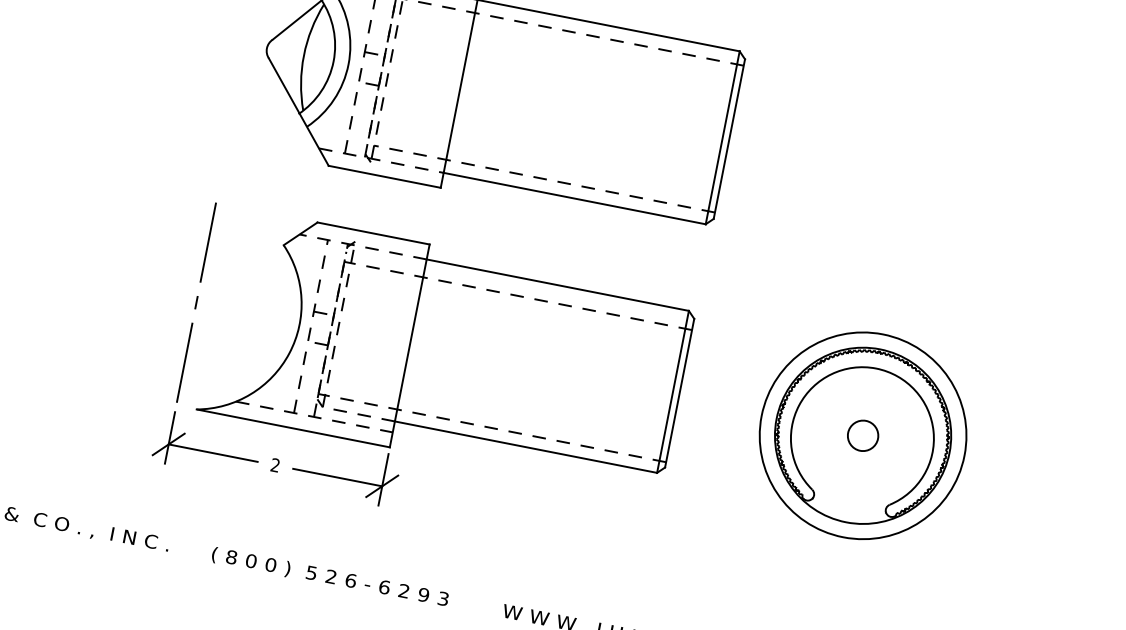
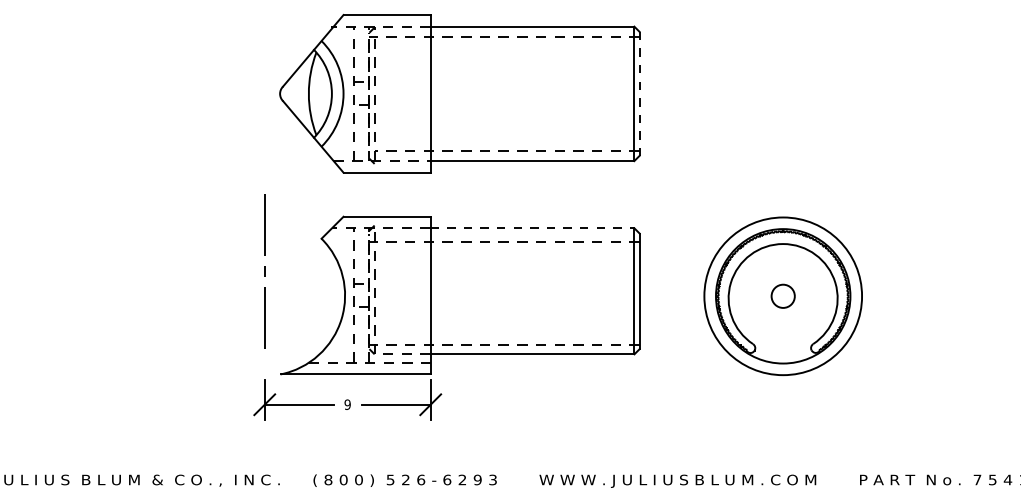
line: (729, 139) -> (639, 94), solid -> dashed
line: (557, 285) -> (532, 228), solid -> dashed
line: (196, 302) -> (264, 271), moved
text: (275, 465) -> (347, 404), 2 -> 9

